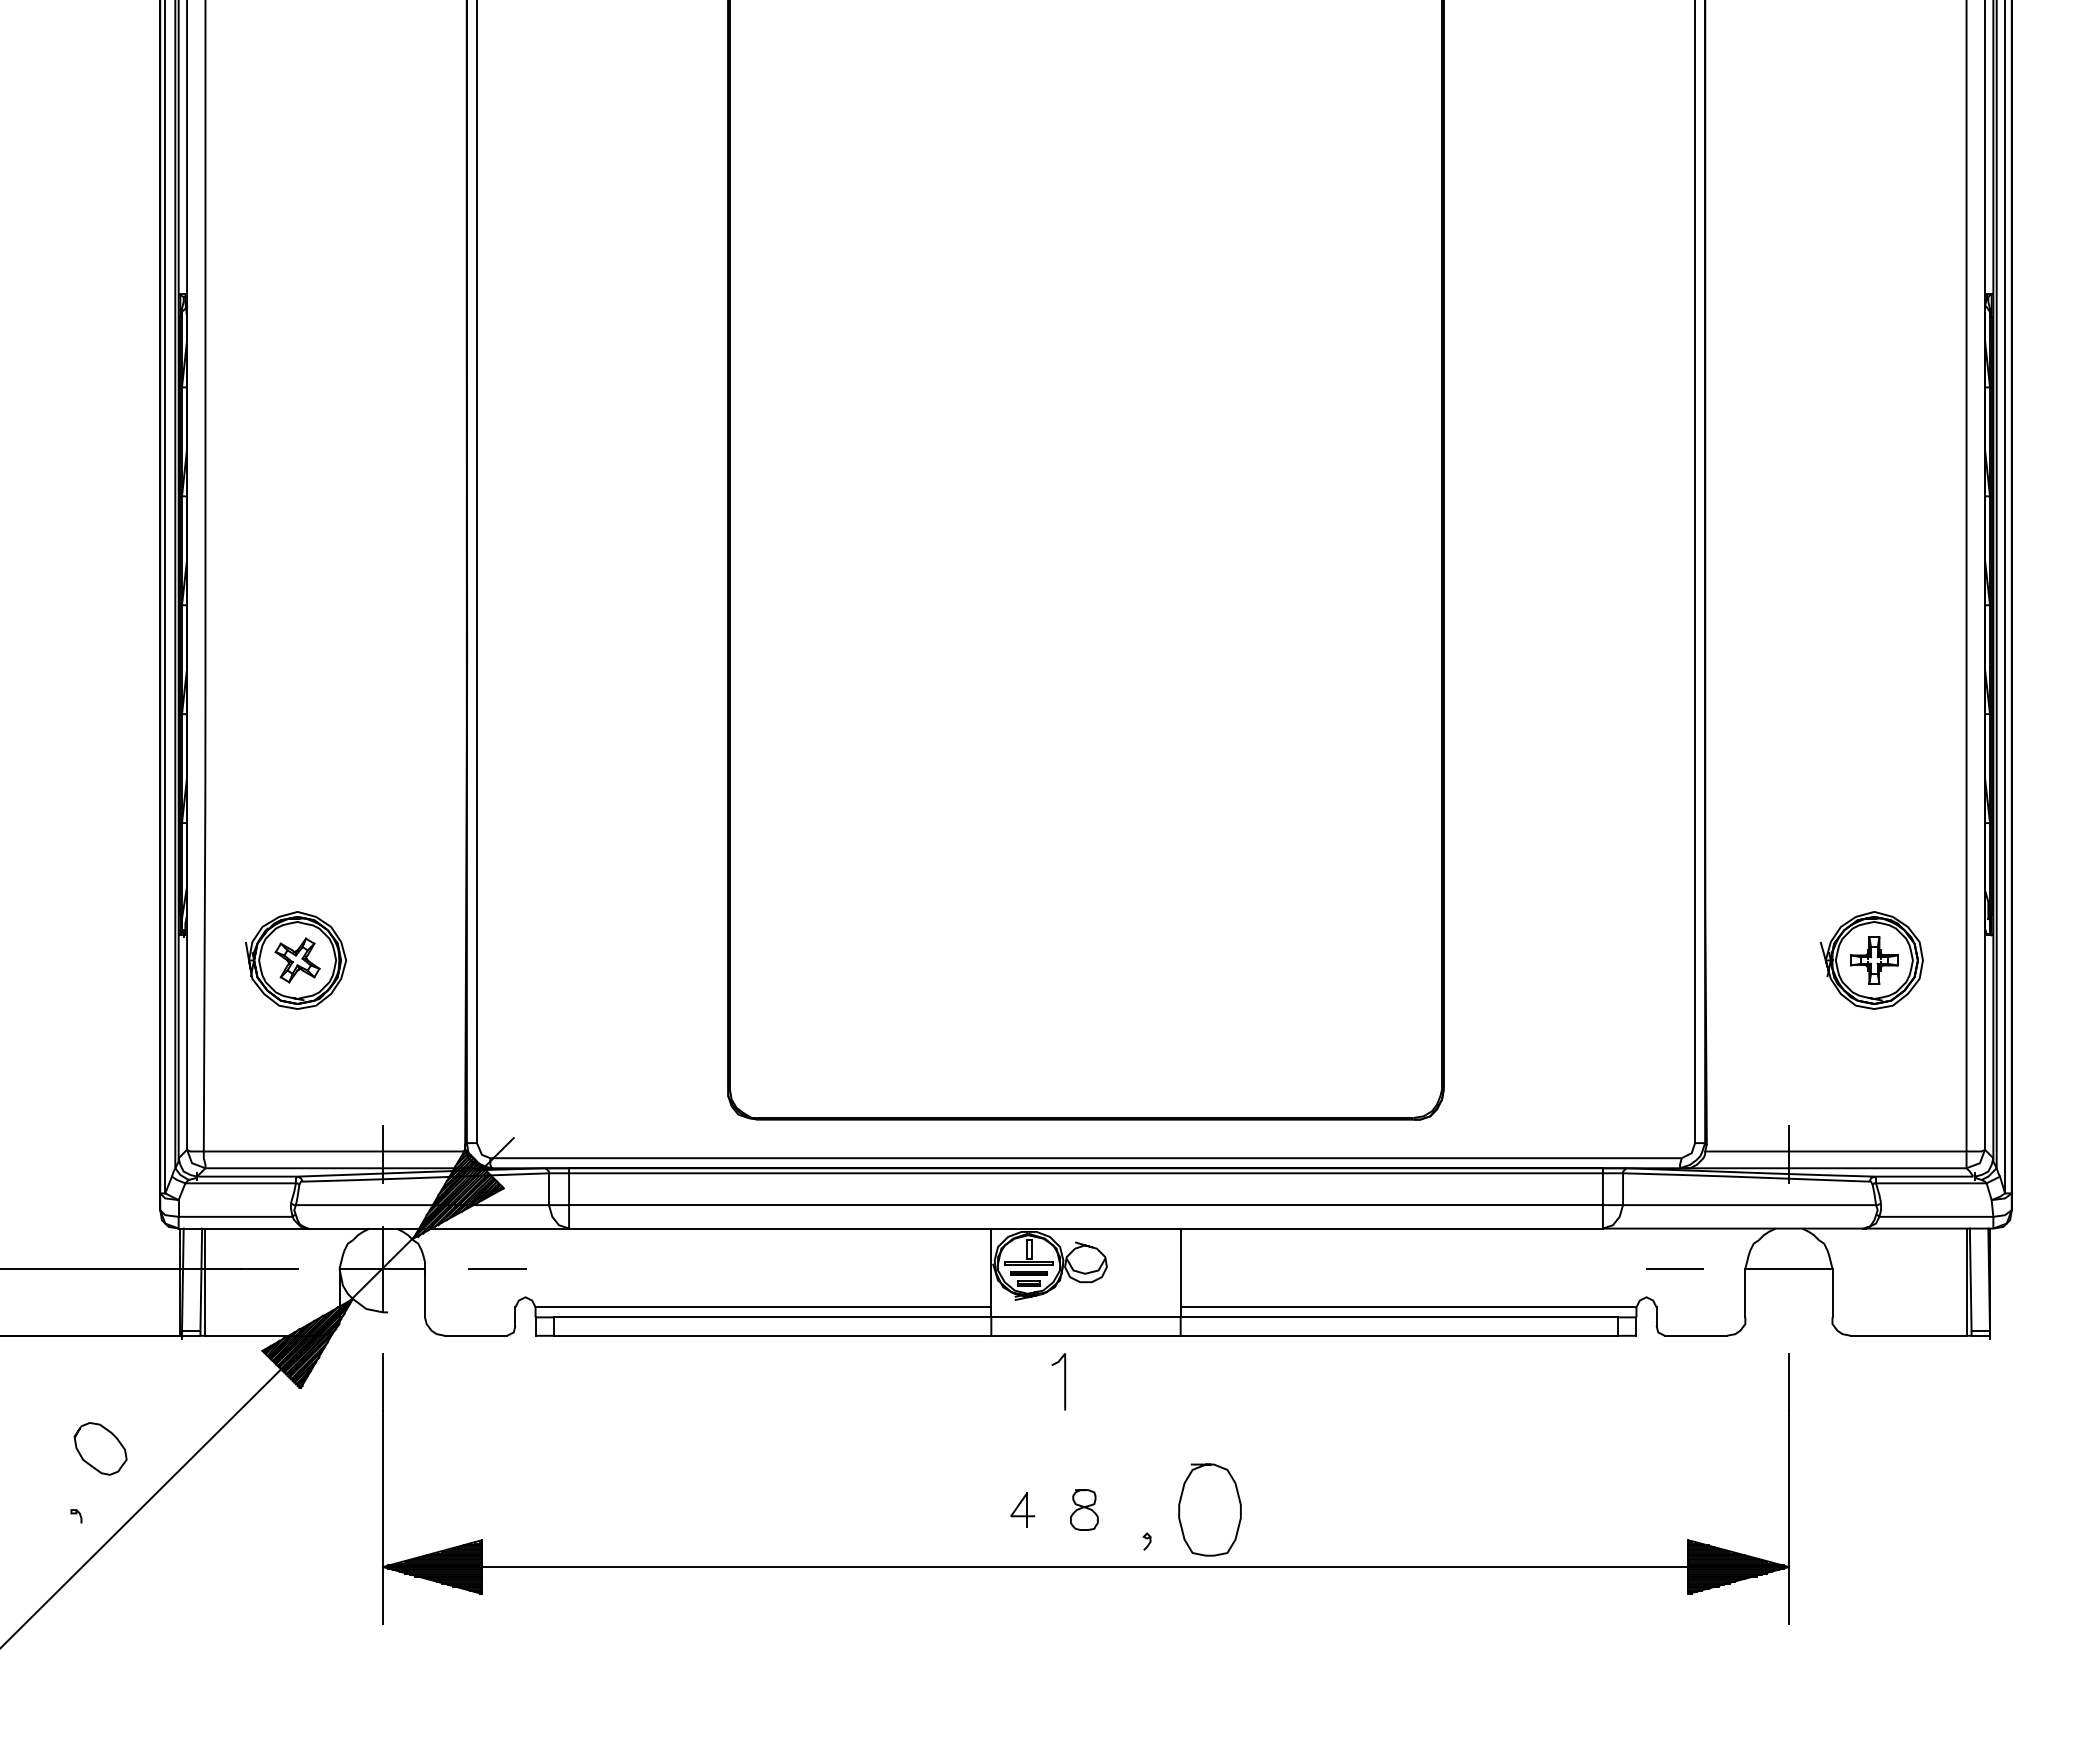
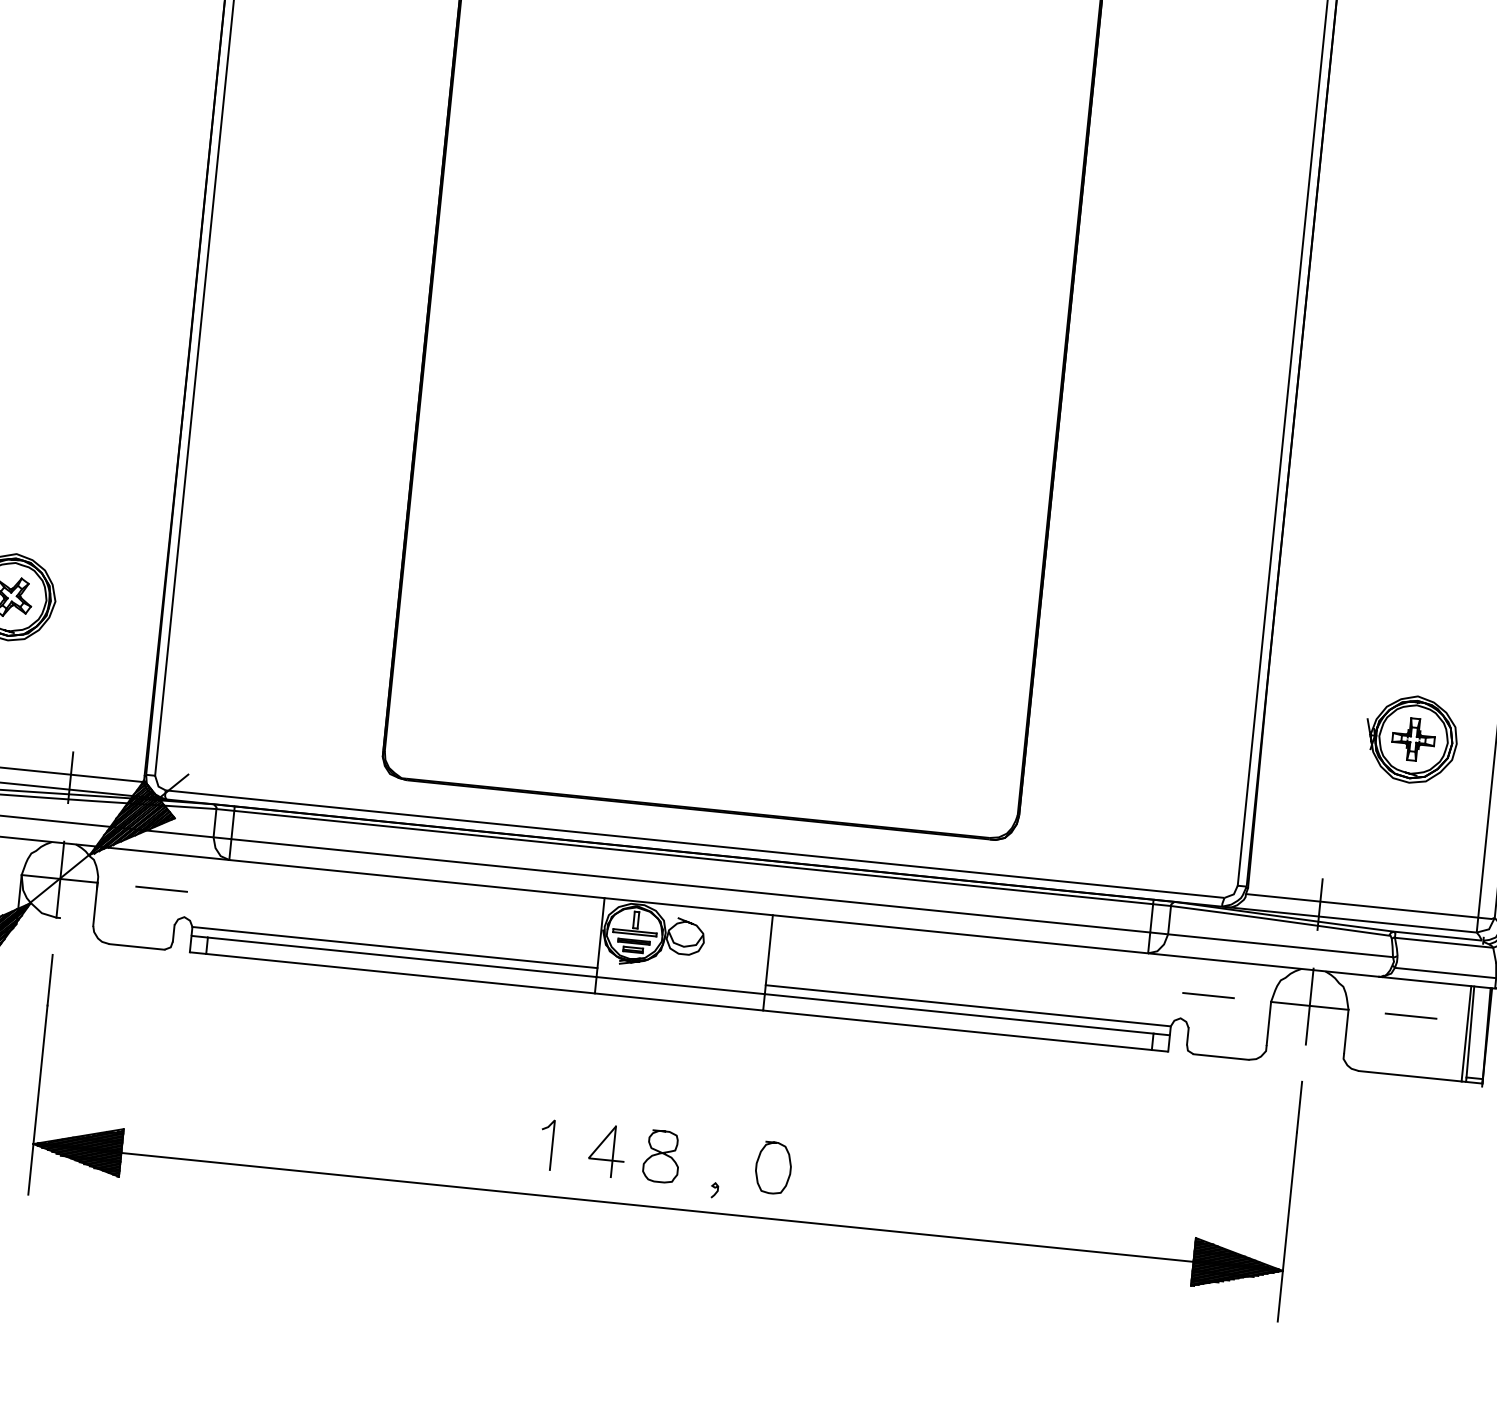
line: (1902, 1268) -> (1410, 1015), added
line: (1788, 1269) -> (1309, 1006), added
curve: (1064, 1381) -> (551, 1145), moved
part: (1084, 1509) -> (662, 1156), size x1.43
part: (1209, 1509) -> (773, 1167), size x0.62
part: (1022, 1510) -> (606, 1151), size x1.67

